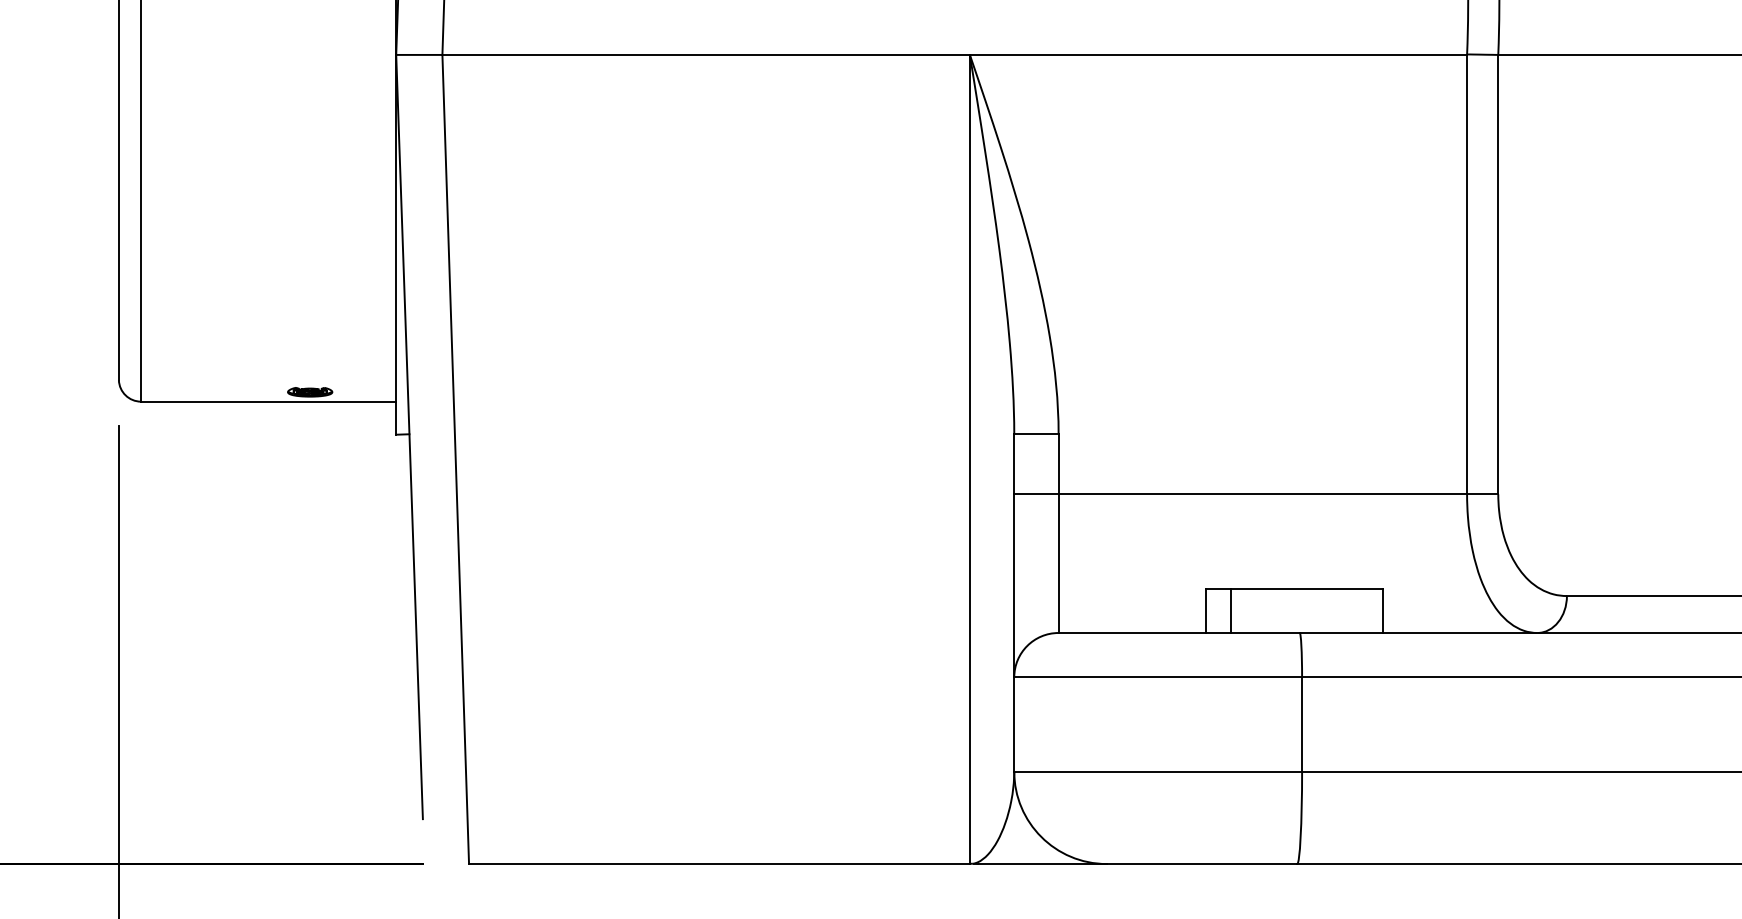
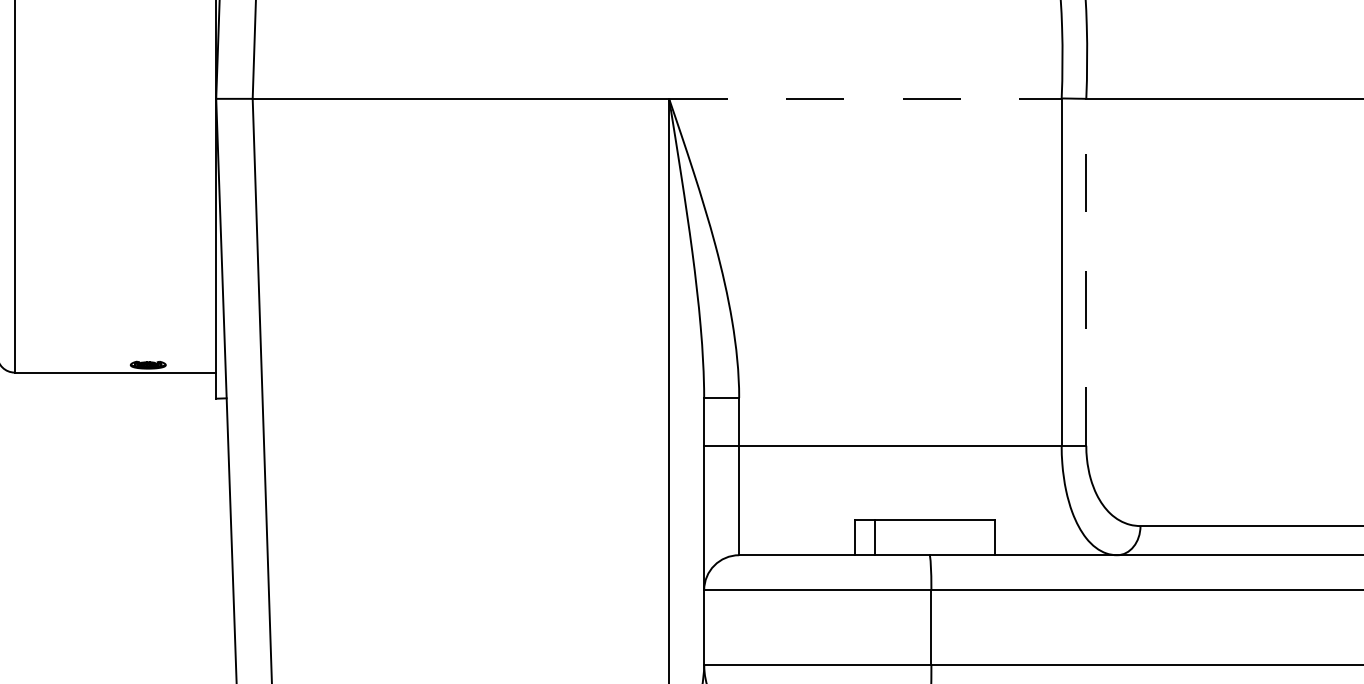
line: (1218, 54) -> (865, 98), solid -> dashed
line: (1498, 274) -> (1086, 272), solid -> dashed

